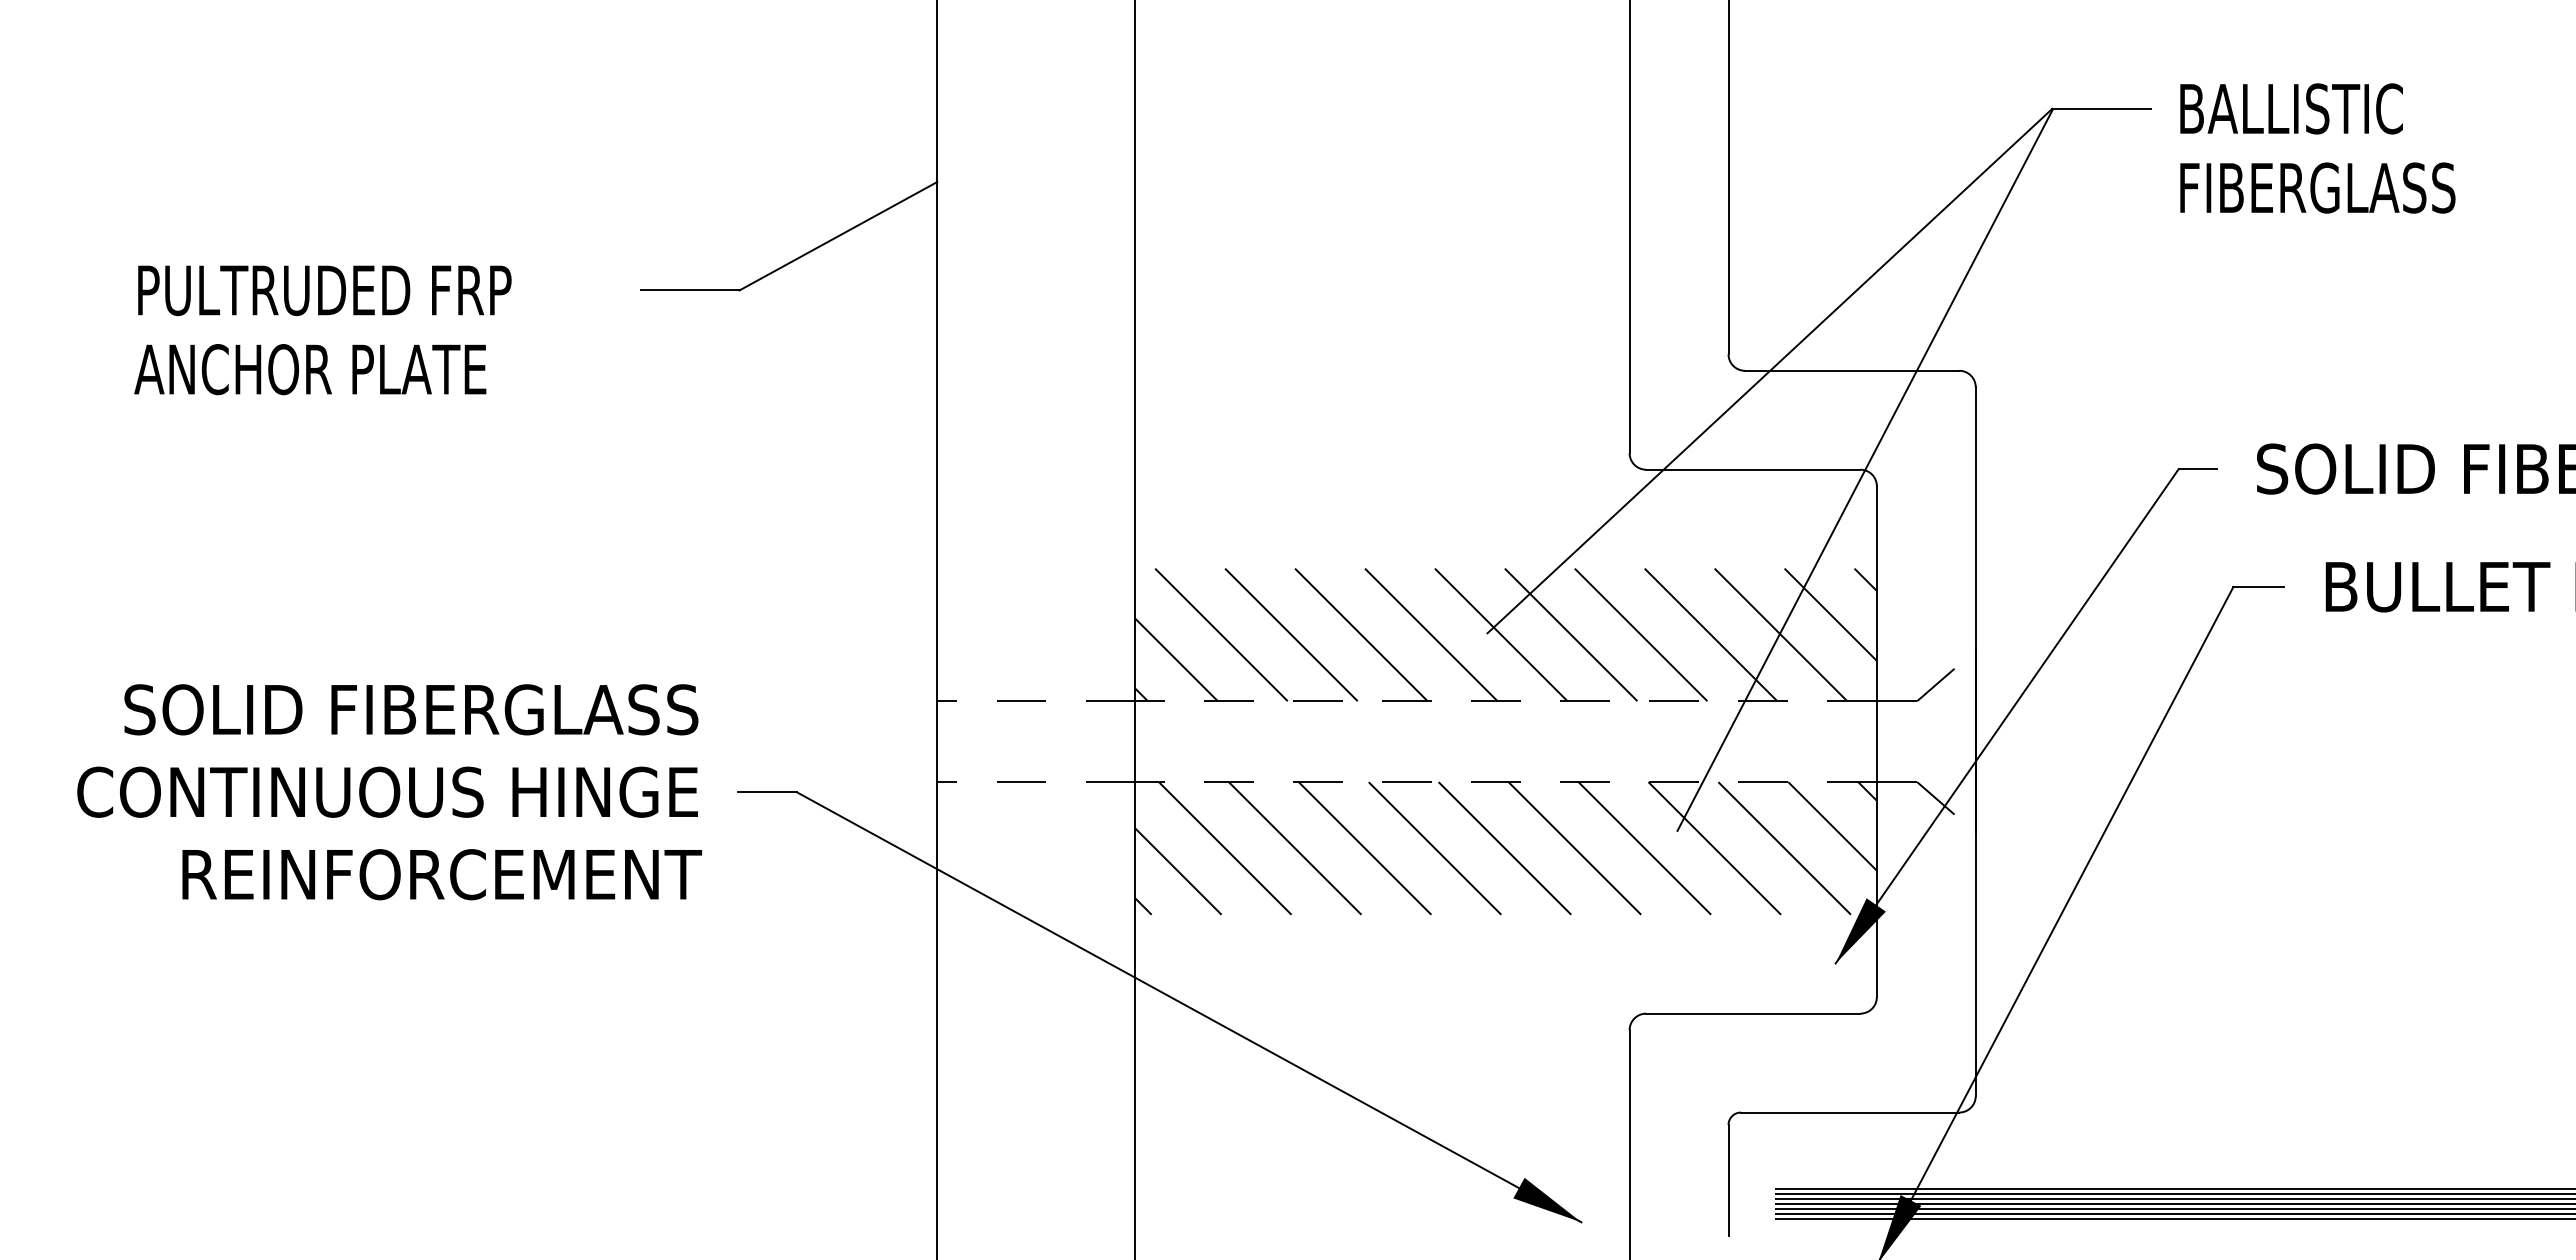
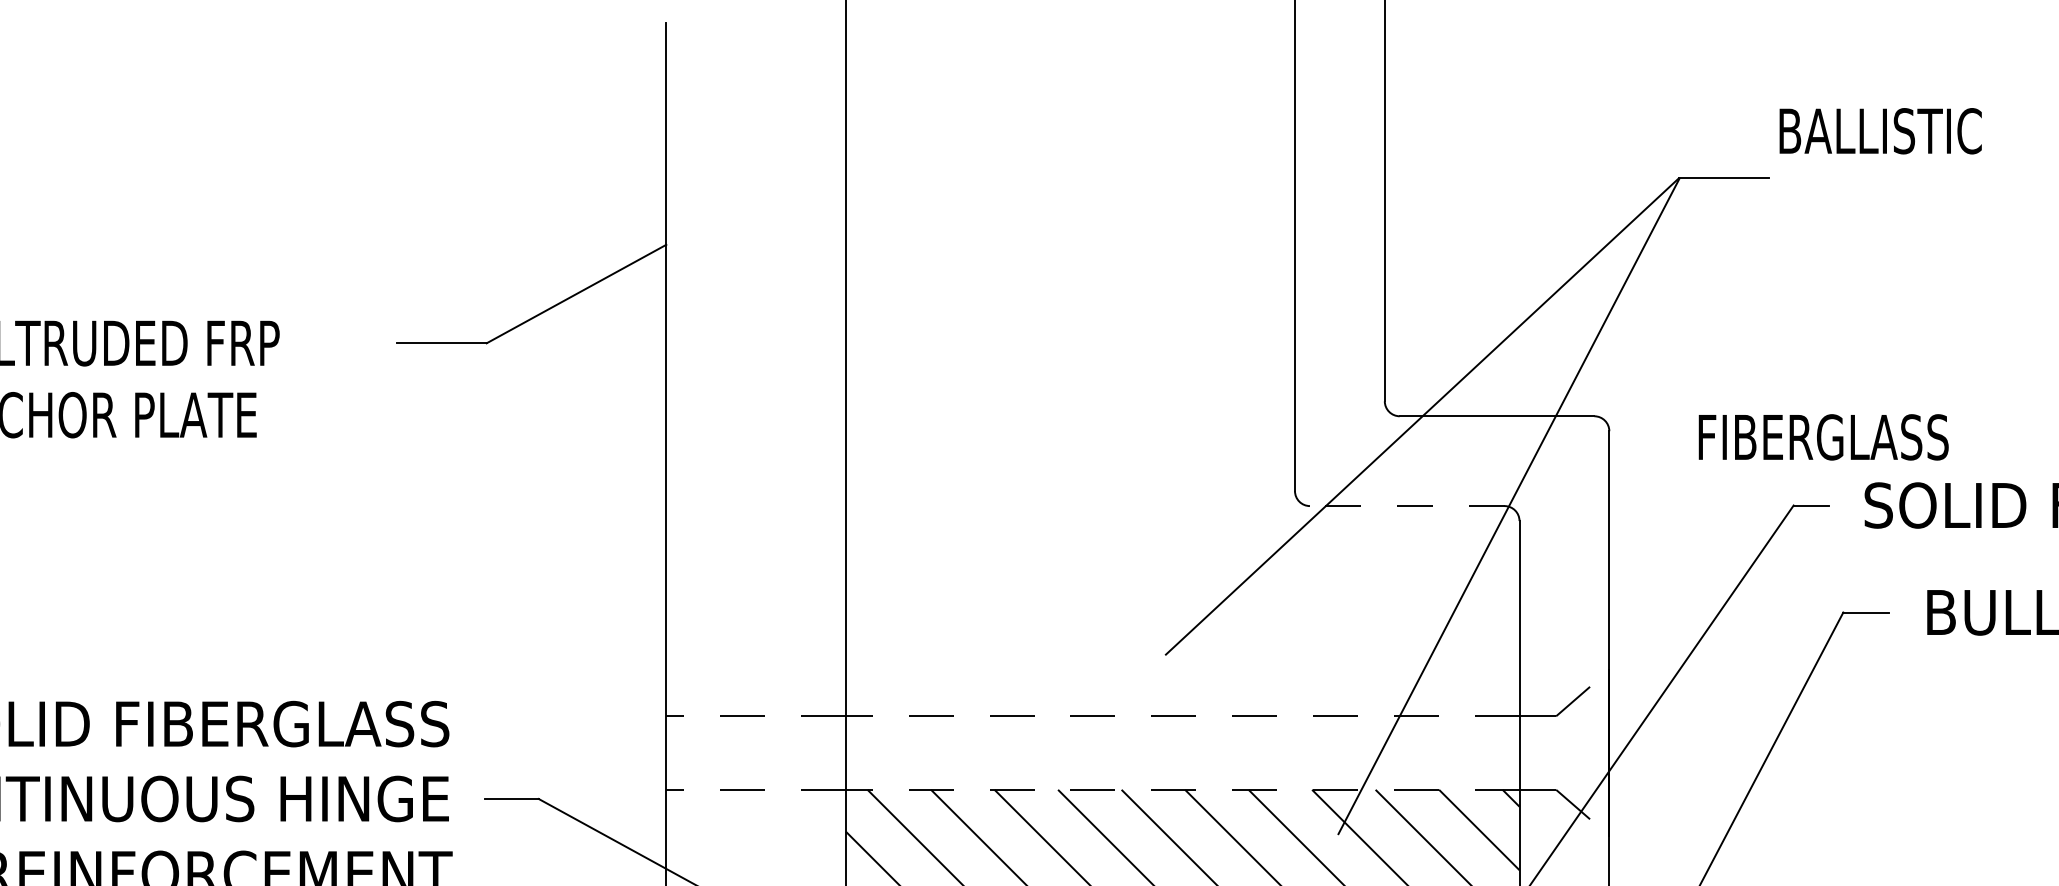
text: (2291, 108) -> (1880, 130), moved
text: (2317, 187) -> (1823, 436), moved
line: (1752, 469) -> (1406, 505), solid -> dashed
hatch: (1505, 634) -> (1182, 655), removed

